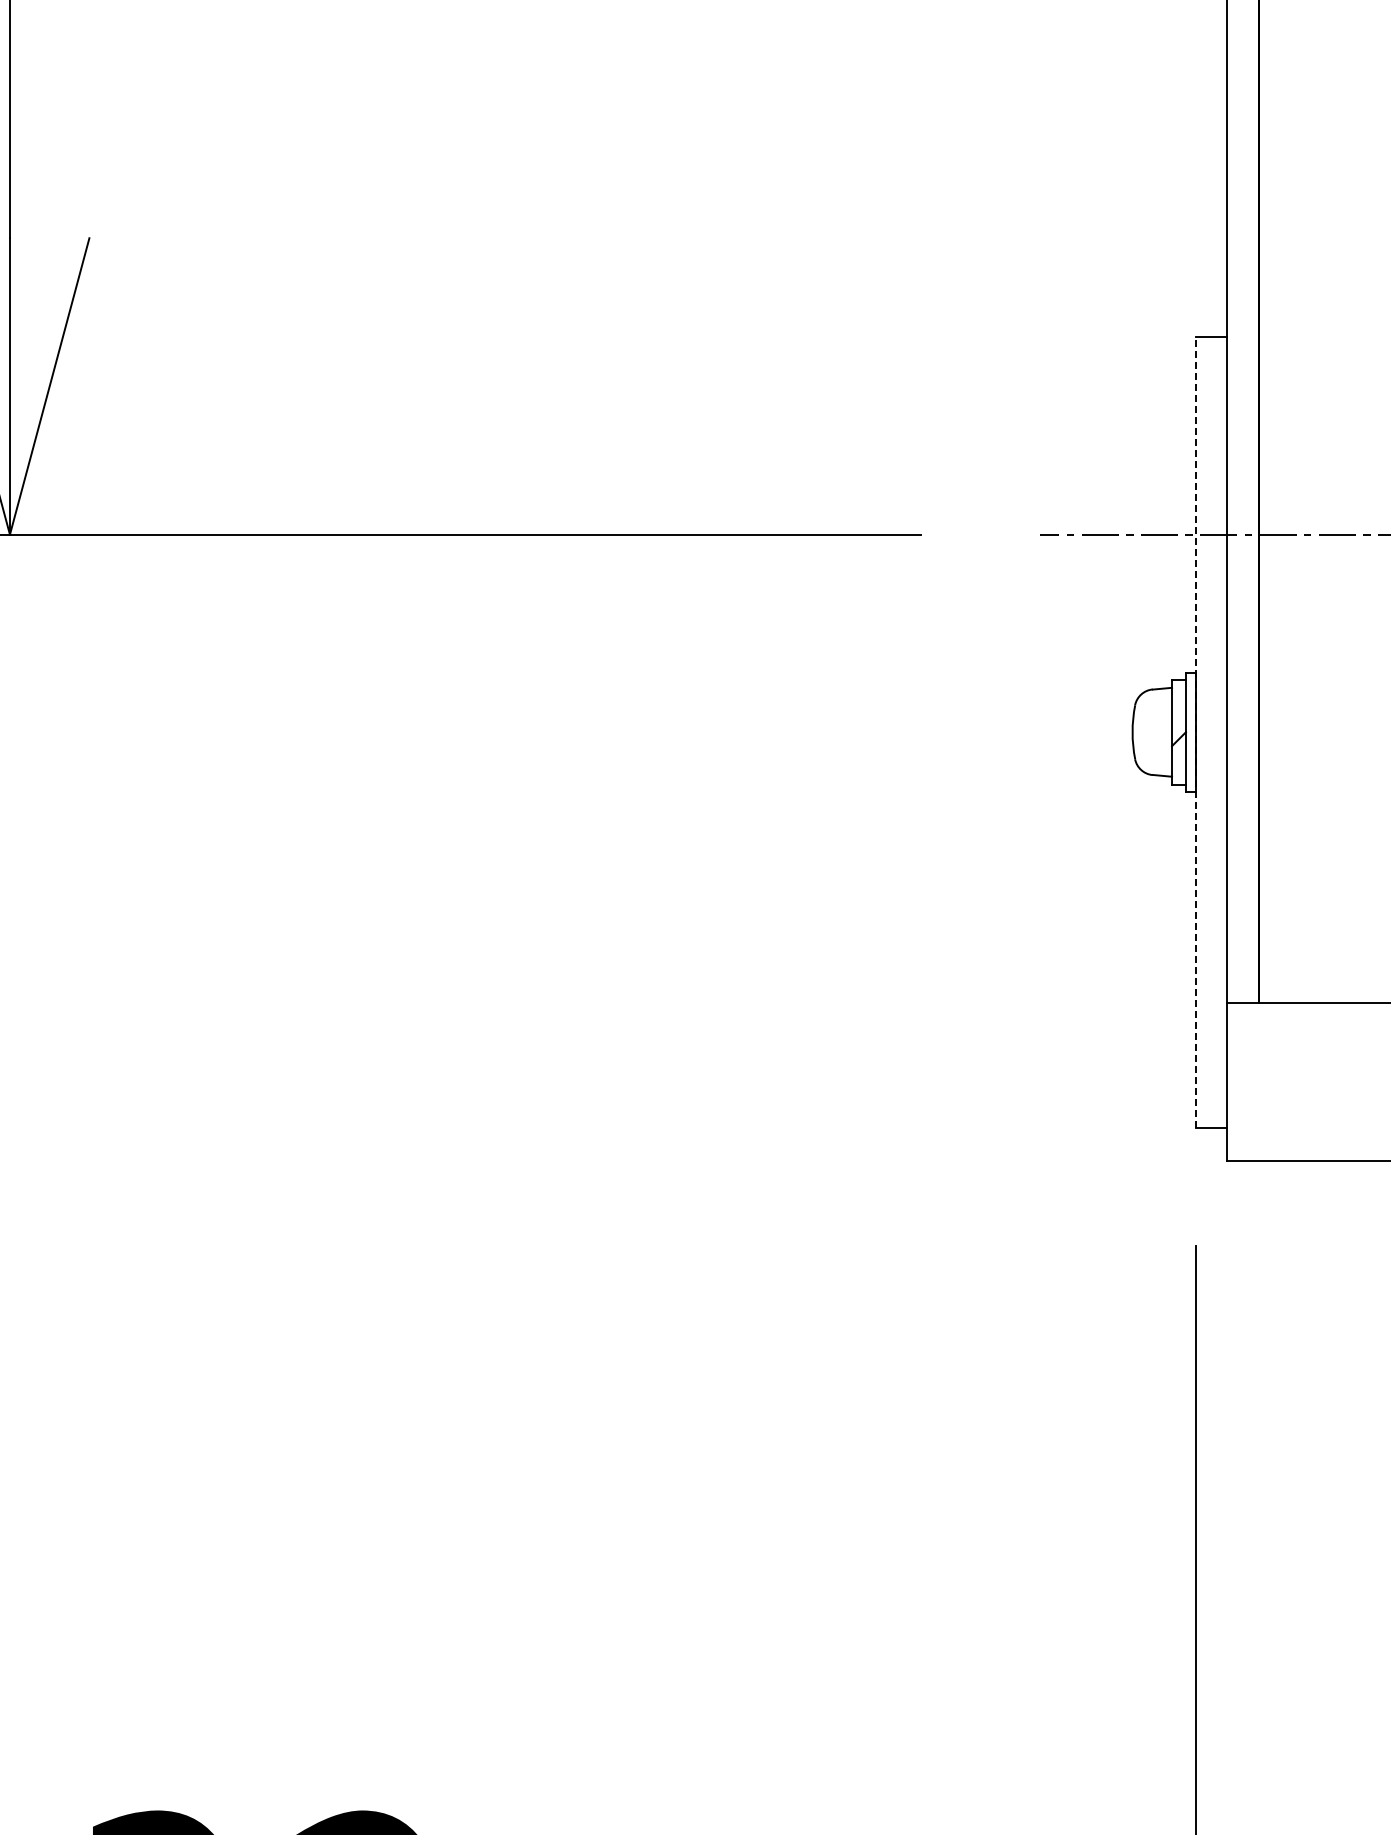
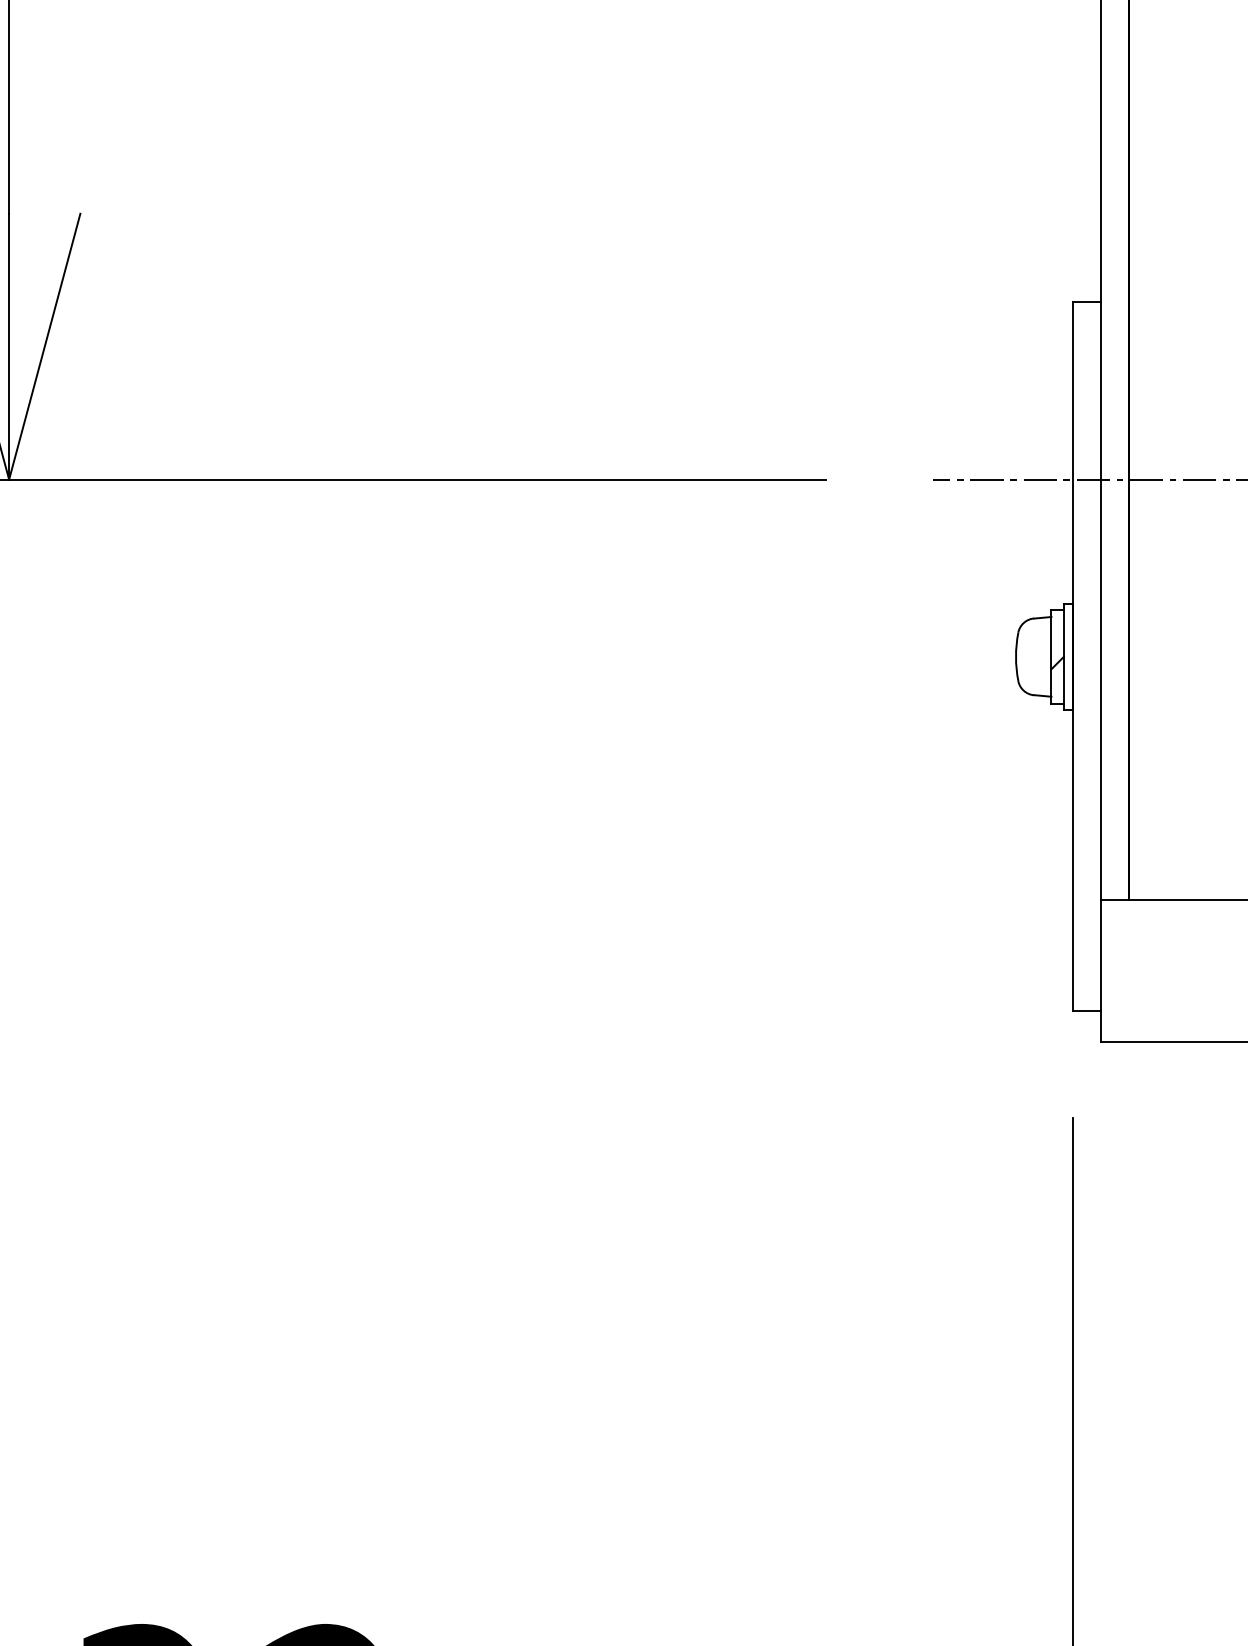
line: (1195, 731) -> (1072, 656), dashed -> solid

